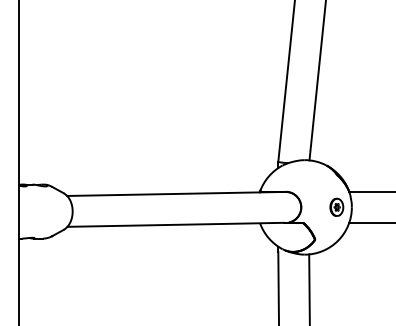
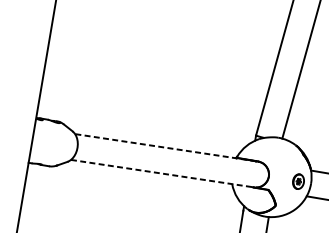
line: (174, 193) -> (165, 147), solid -> dashed
line: (176, 224) -> (162, 173), solid -> dashed

